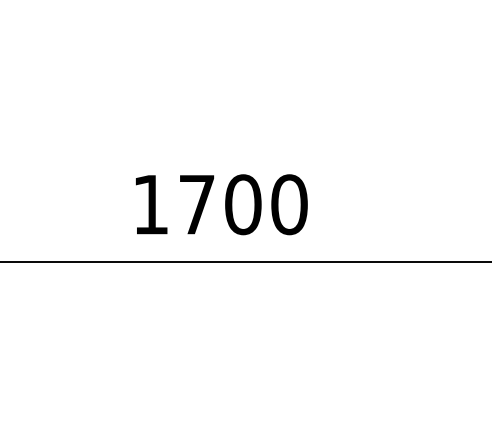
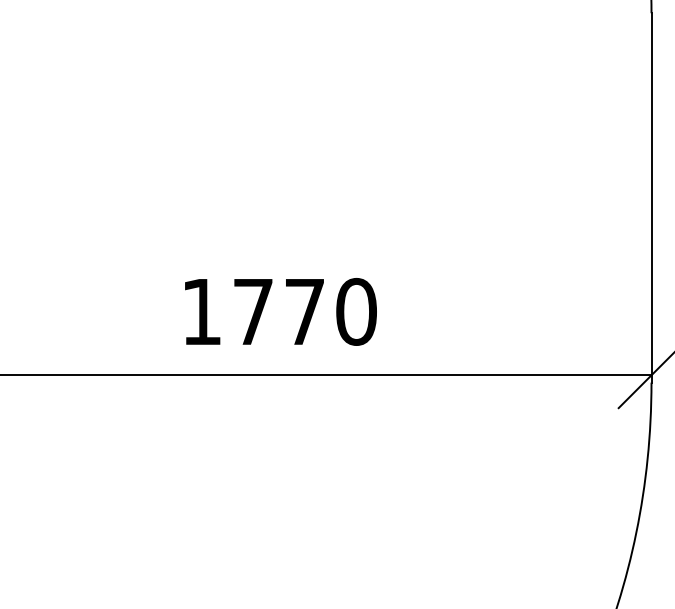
text: (242, 204) -> (304, 311), 1700 -> 1770

